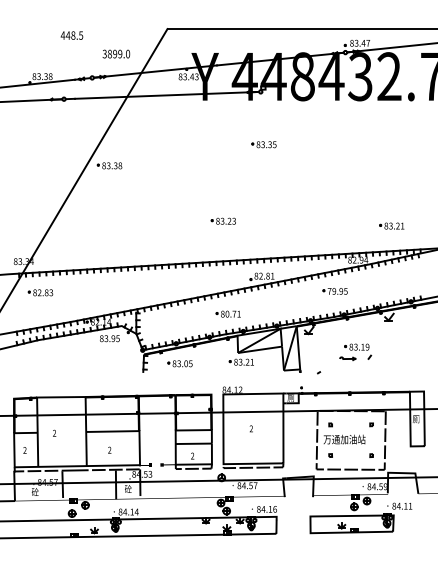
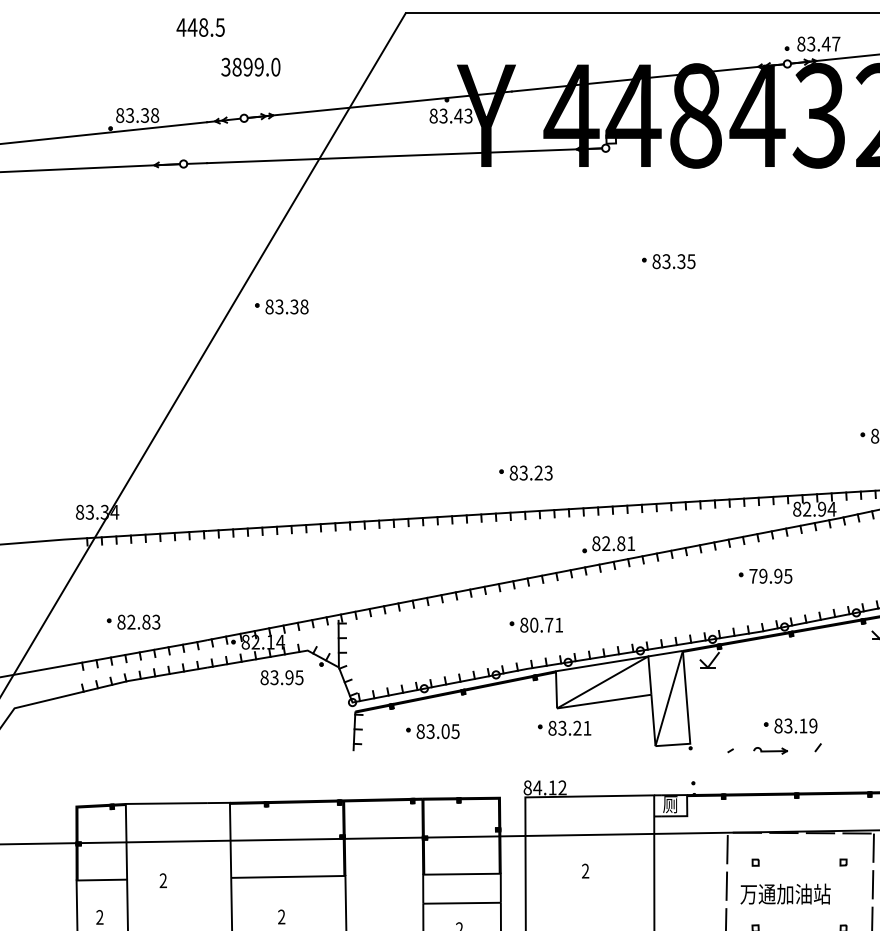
text: (116, 53) -> (251, 65), moved
part: (263, 144) -> (667, 261), moved
part: (222, 220) -> (523, 471), moved
part: (40, 292) -> (133, 621), moved
part: (355, 351) -> (787, 735), moved

